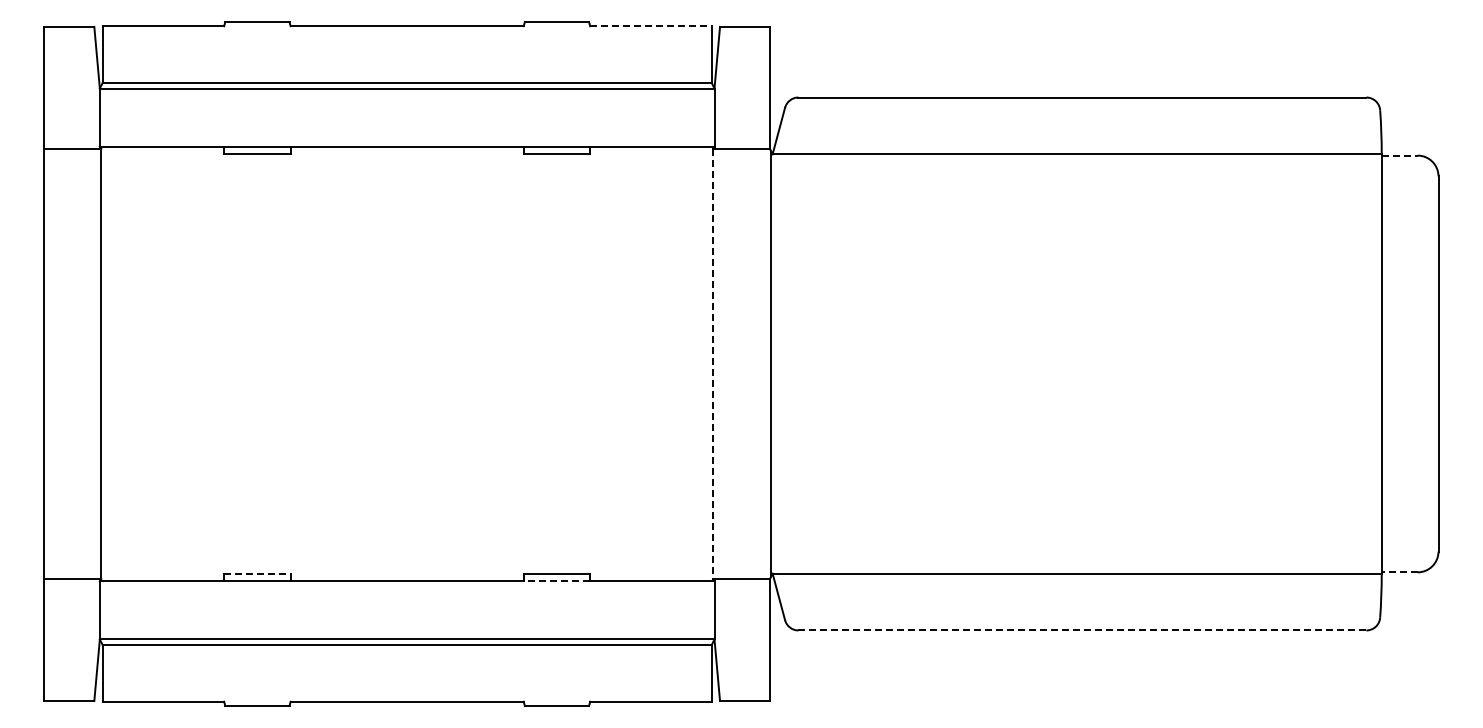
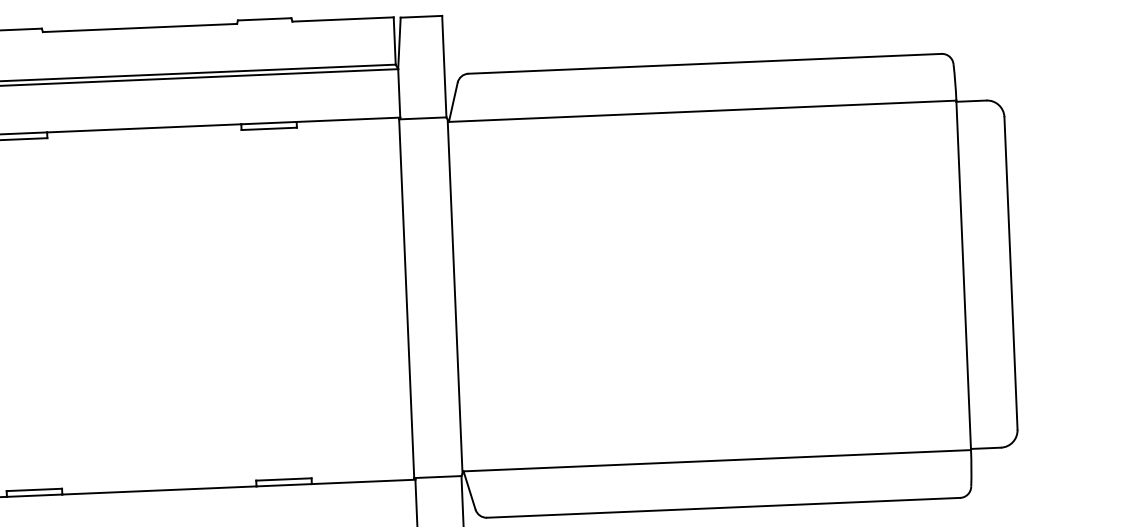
line: (650, 26) -> (342, 19), dashed -> solid
line: (1399, 155) -> (971, 101), dashed -> solid
line: (713, 364) -> (407, 299), dashed -> solid
line: (1399, 572) -> (985, 448), dashed -> solid
line: (257, 574) -> (34, 489), dashed -> solid
line: (556, 581) -> (283, 485), dashed -> solid
line: (1082, 630) -> (723, 507), dashed -> solid

